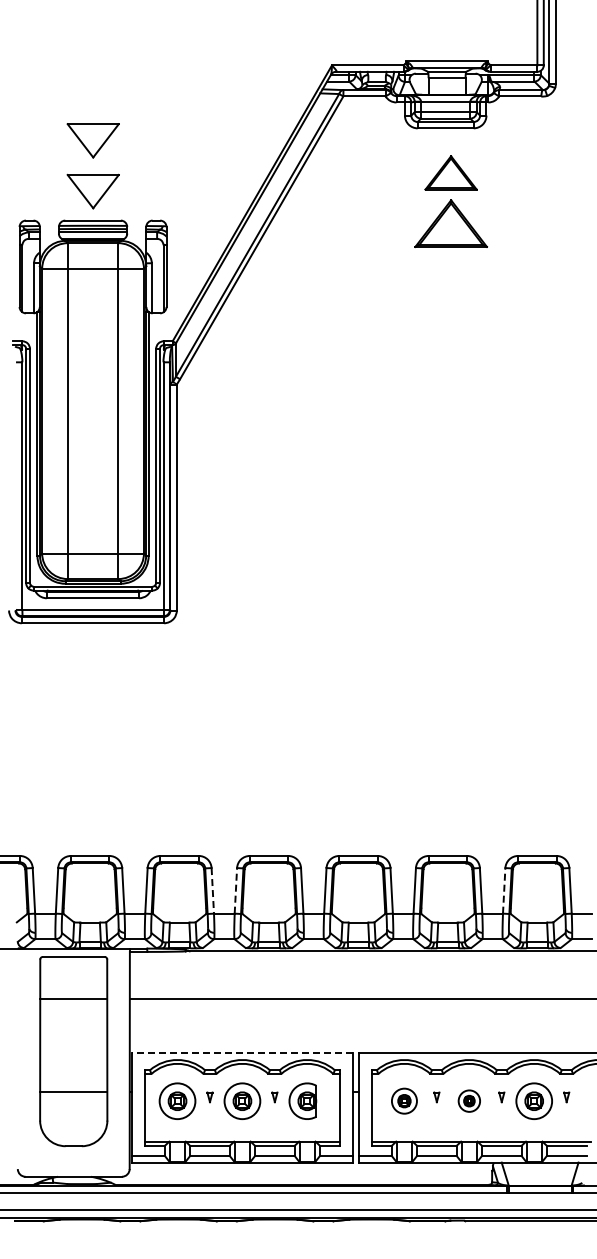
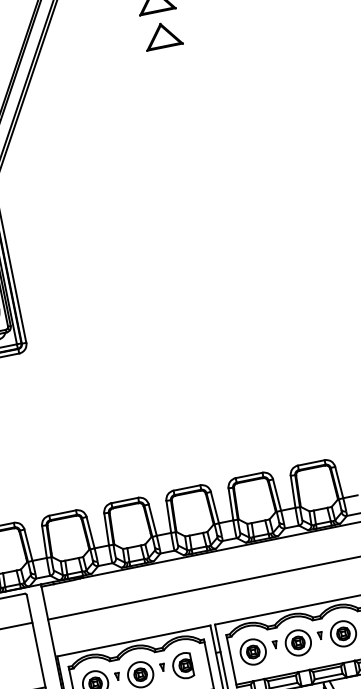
part: (450, 223) -> (162, 35), size x0.71
line: (212, 890) -> (90, 532), dashed -> solid
line: (235, 890) -> (106, 529), dashed -> solid
line: (504, 890) -> (293, 491), dashed -> solid
line: (241, 1052) -> (133, 640), dashed -> solid
part: (404, 1100) -> (253, 651), size x1.43
part: (469, 1100) -> (298, 642), size x1.67

